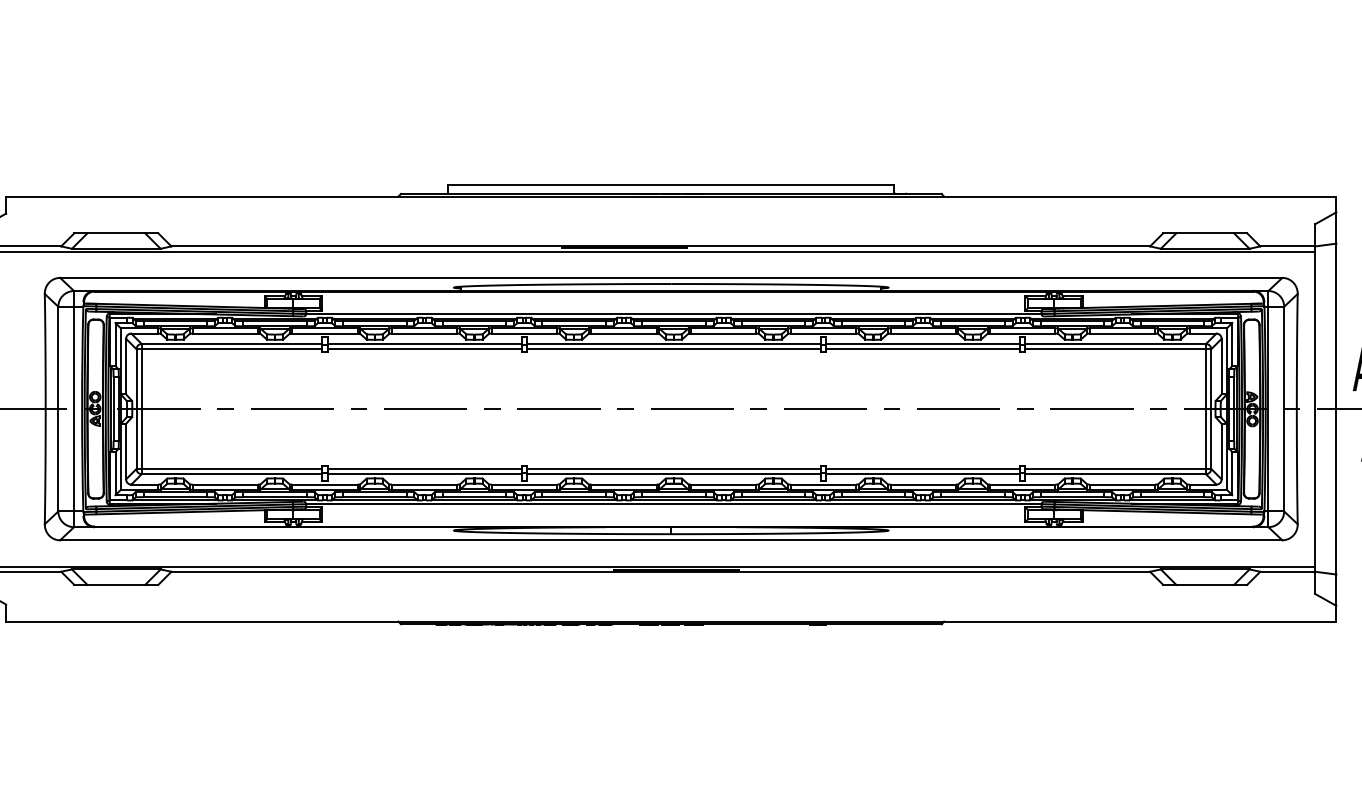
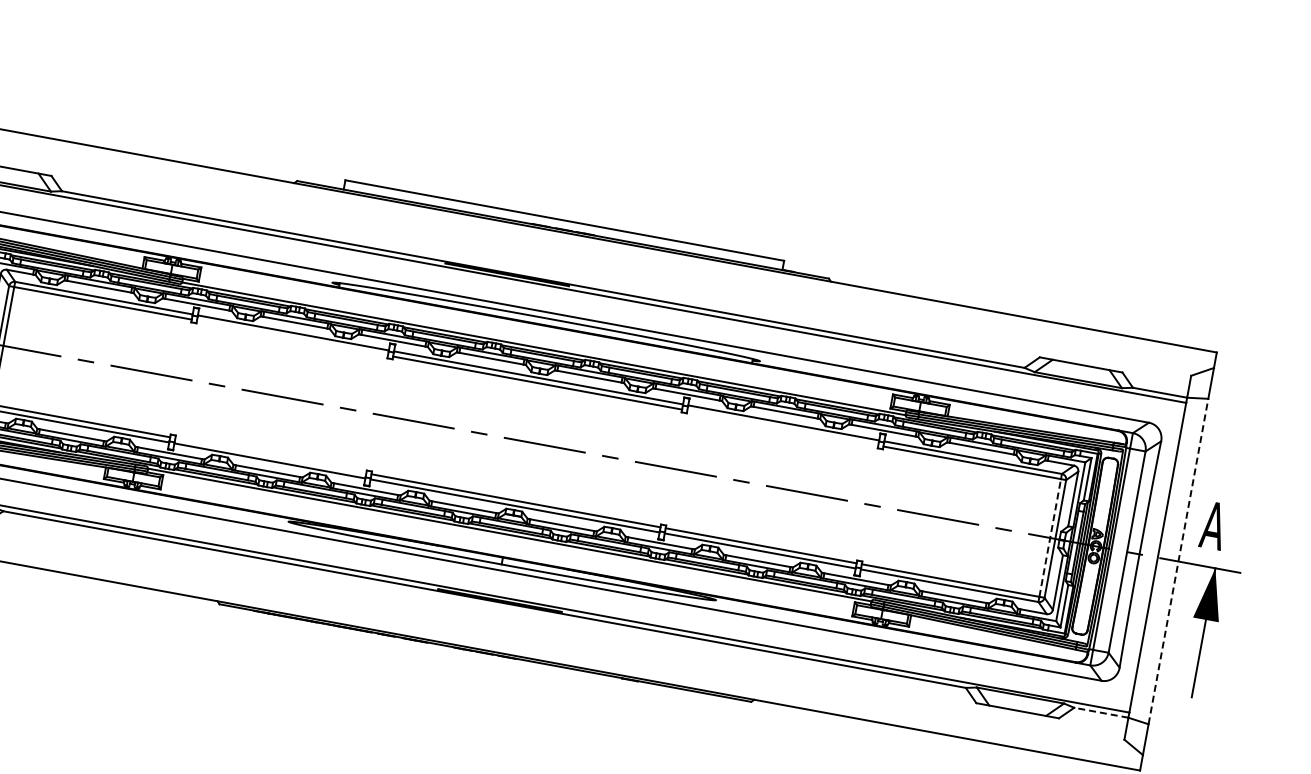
line: (424, 349) -> (292, 338), removed
line: (923, 349) -> (783, 428), removed
line: (1336, 408) -> (1178, 560), solid -> dashed
line: (1206, 409) -> (1050, 538), solid -> dashed
line: (424, 468) -> (270, 455), removed
line: (1287, 571) -> (1101, 712), solid -> dashed

